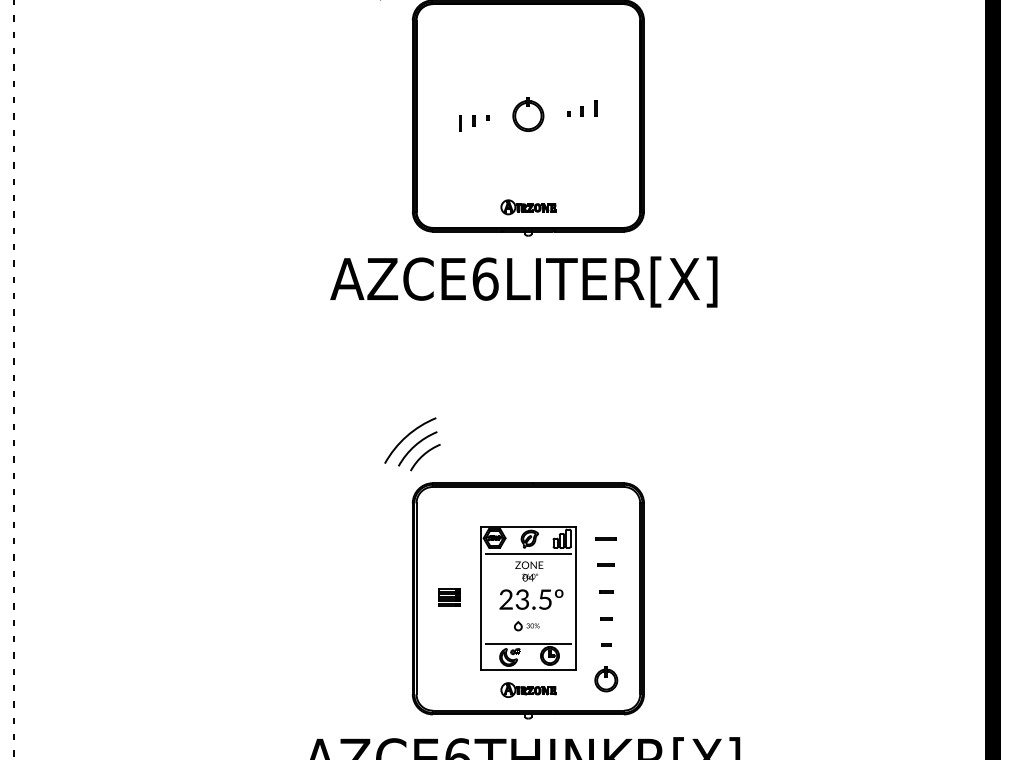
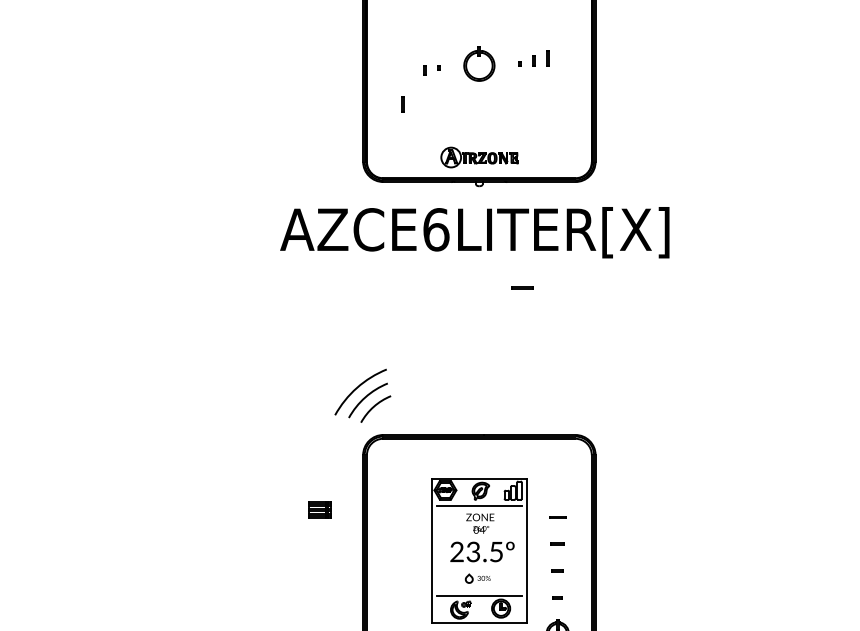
line: (460, 123) -> (403, 104), moved
part: (528, 207) -> (479, 157), size x1.4
line: (605, 538) -> (521, 287), moved
part: (449, 597) -> (319, 509), moved

